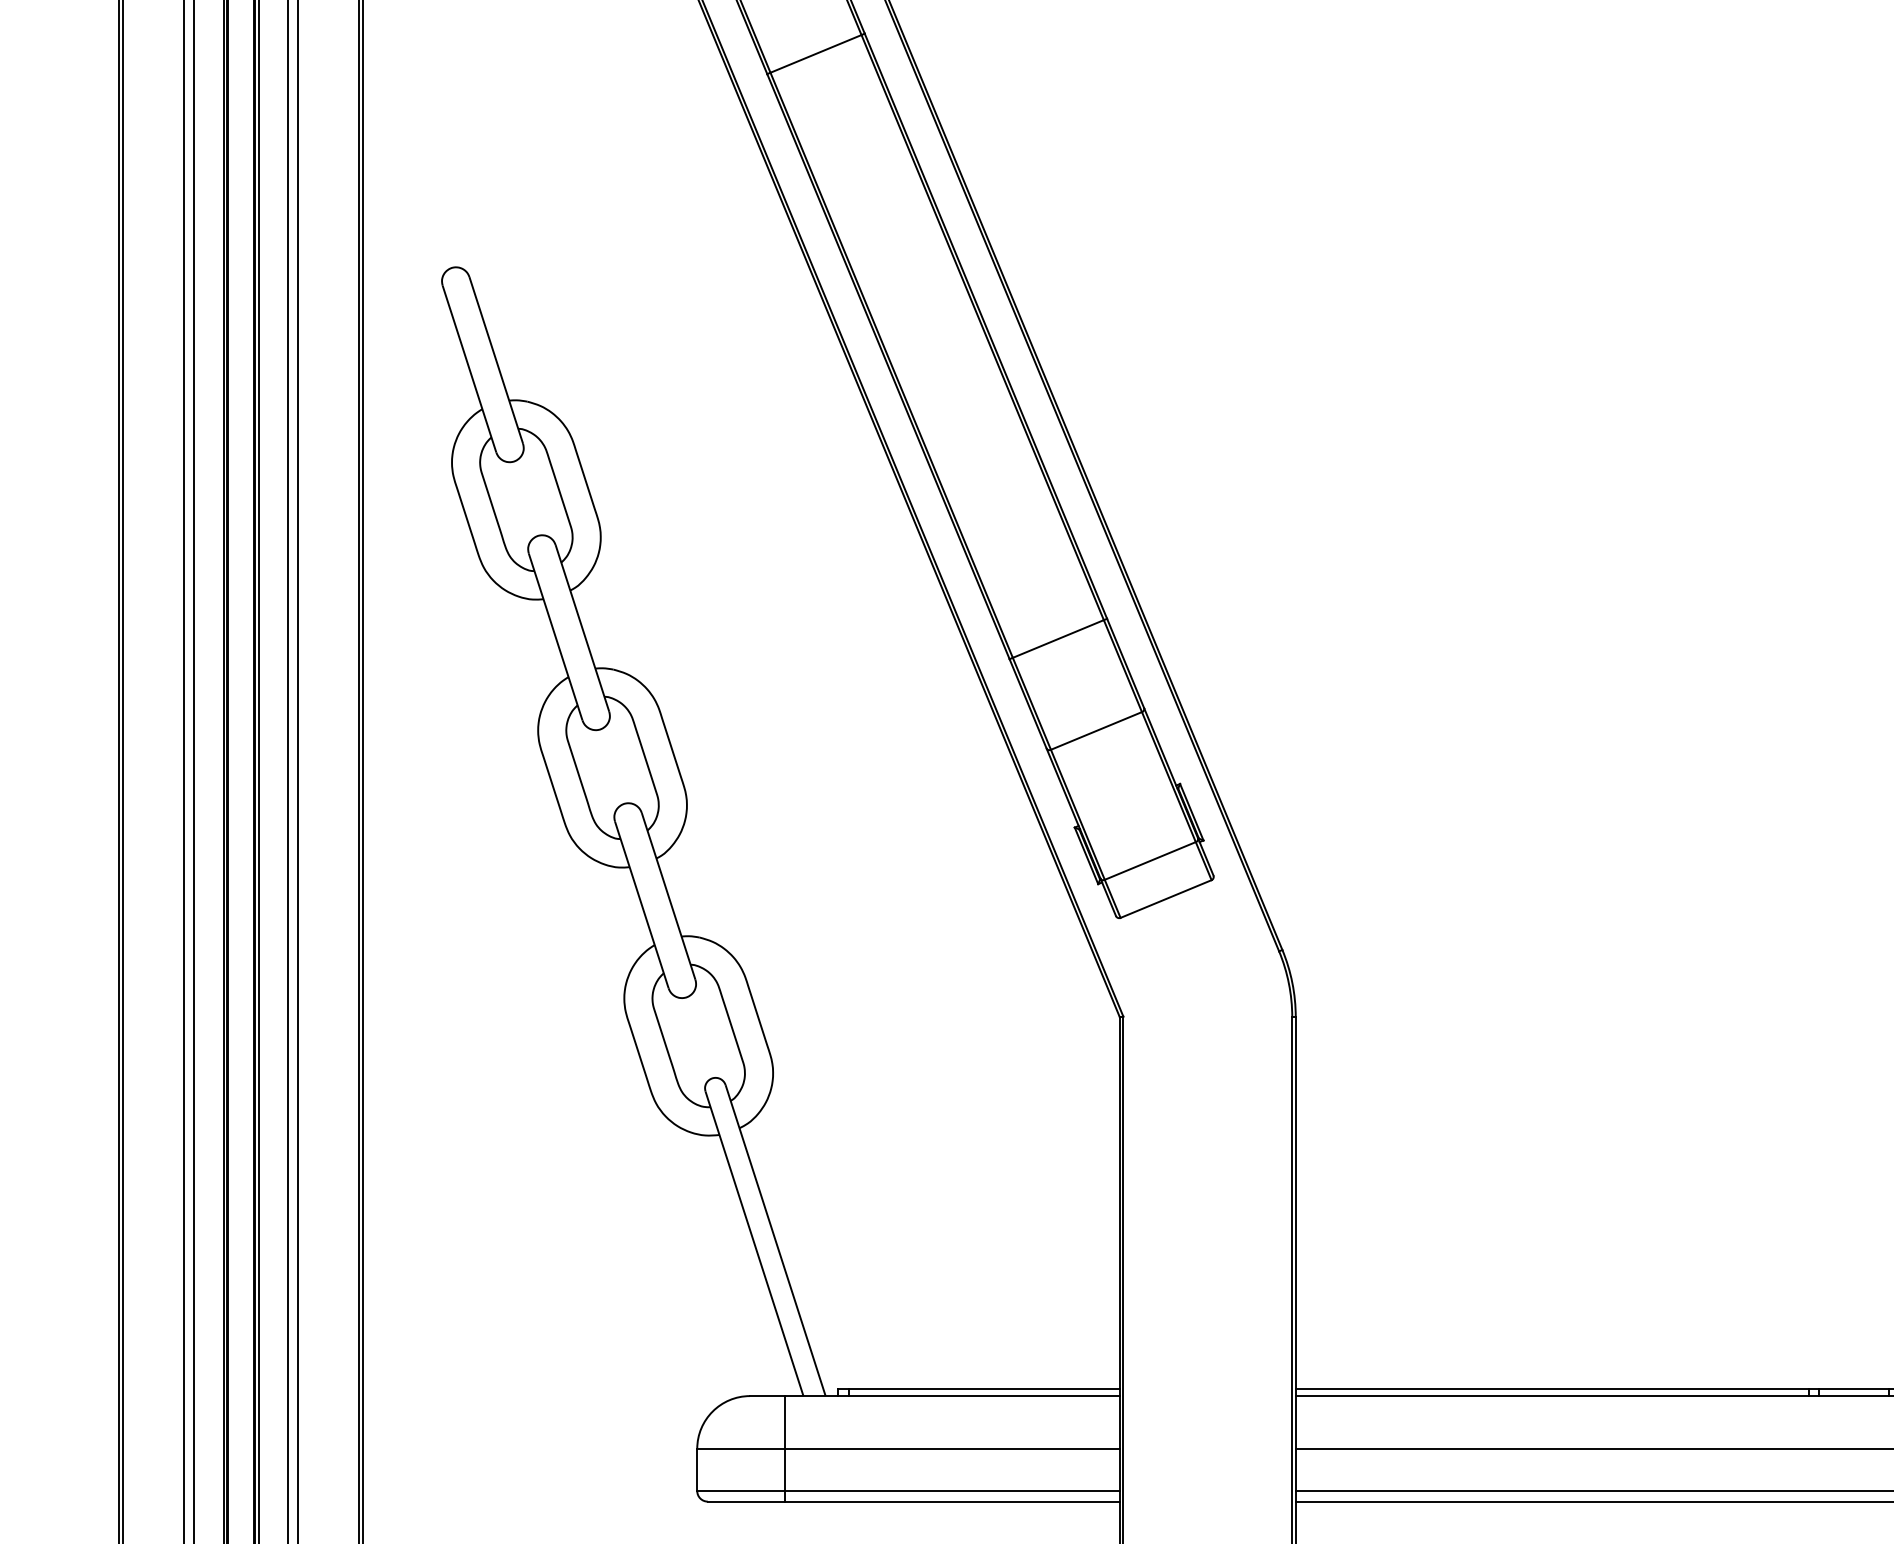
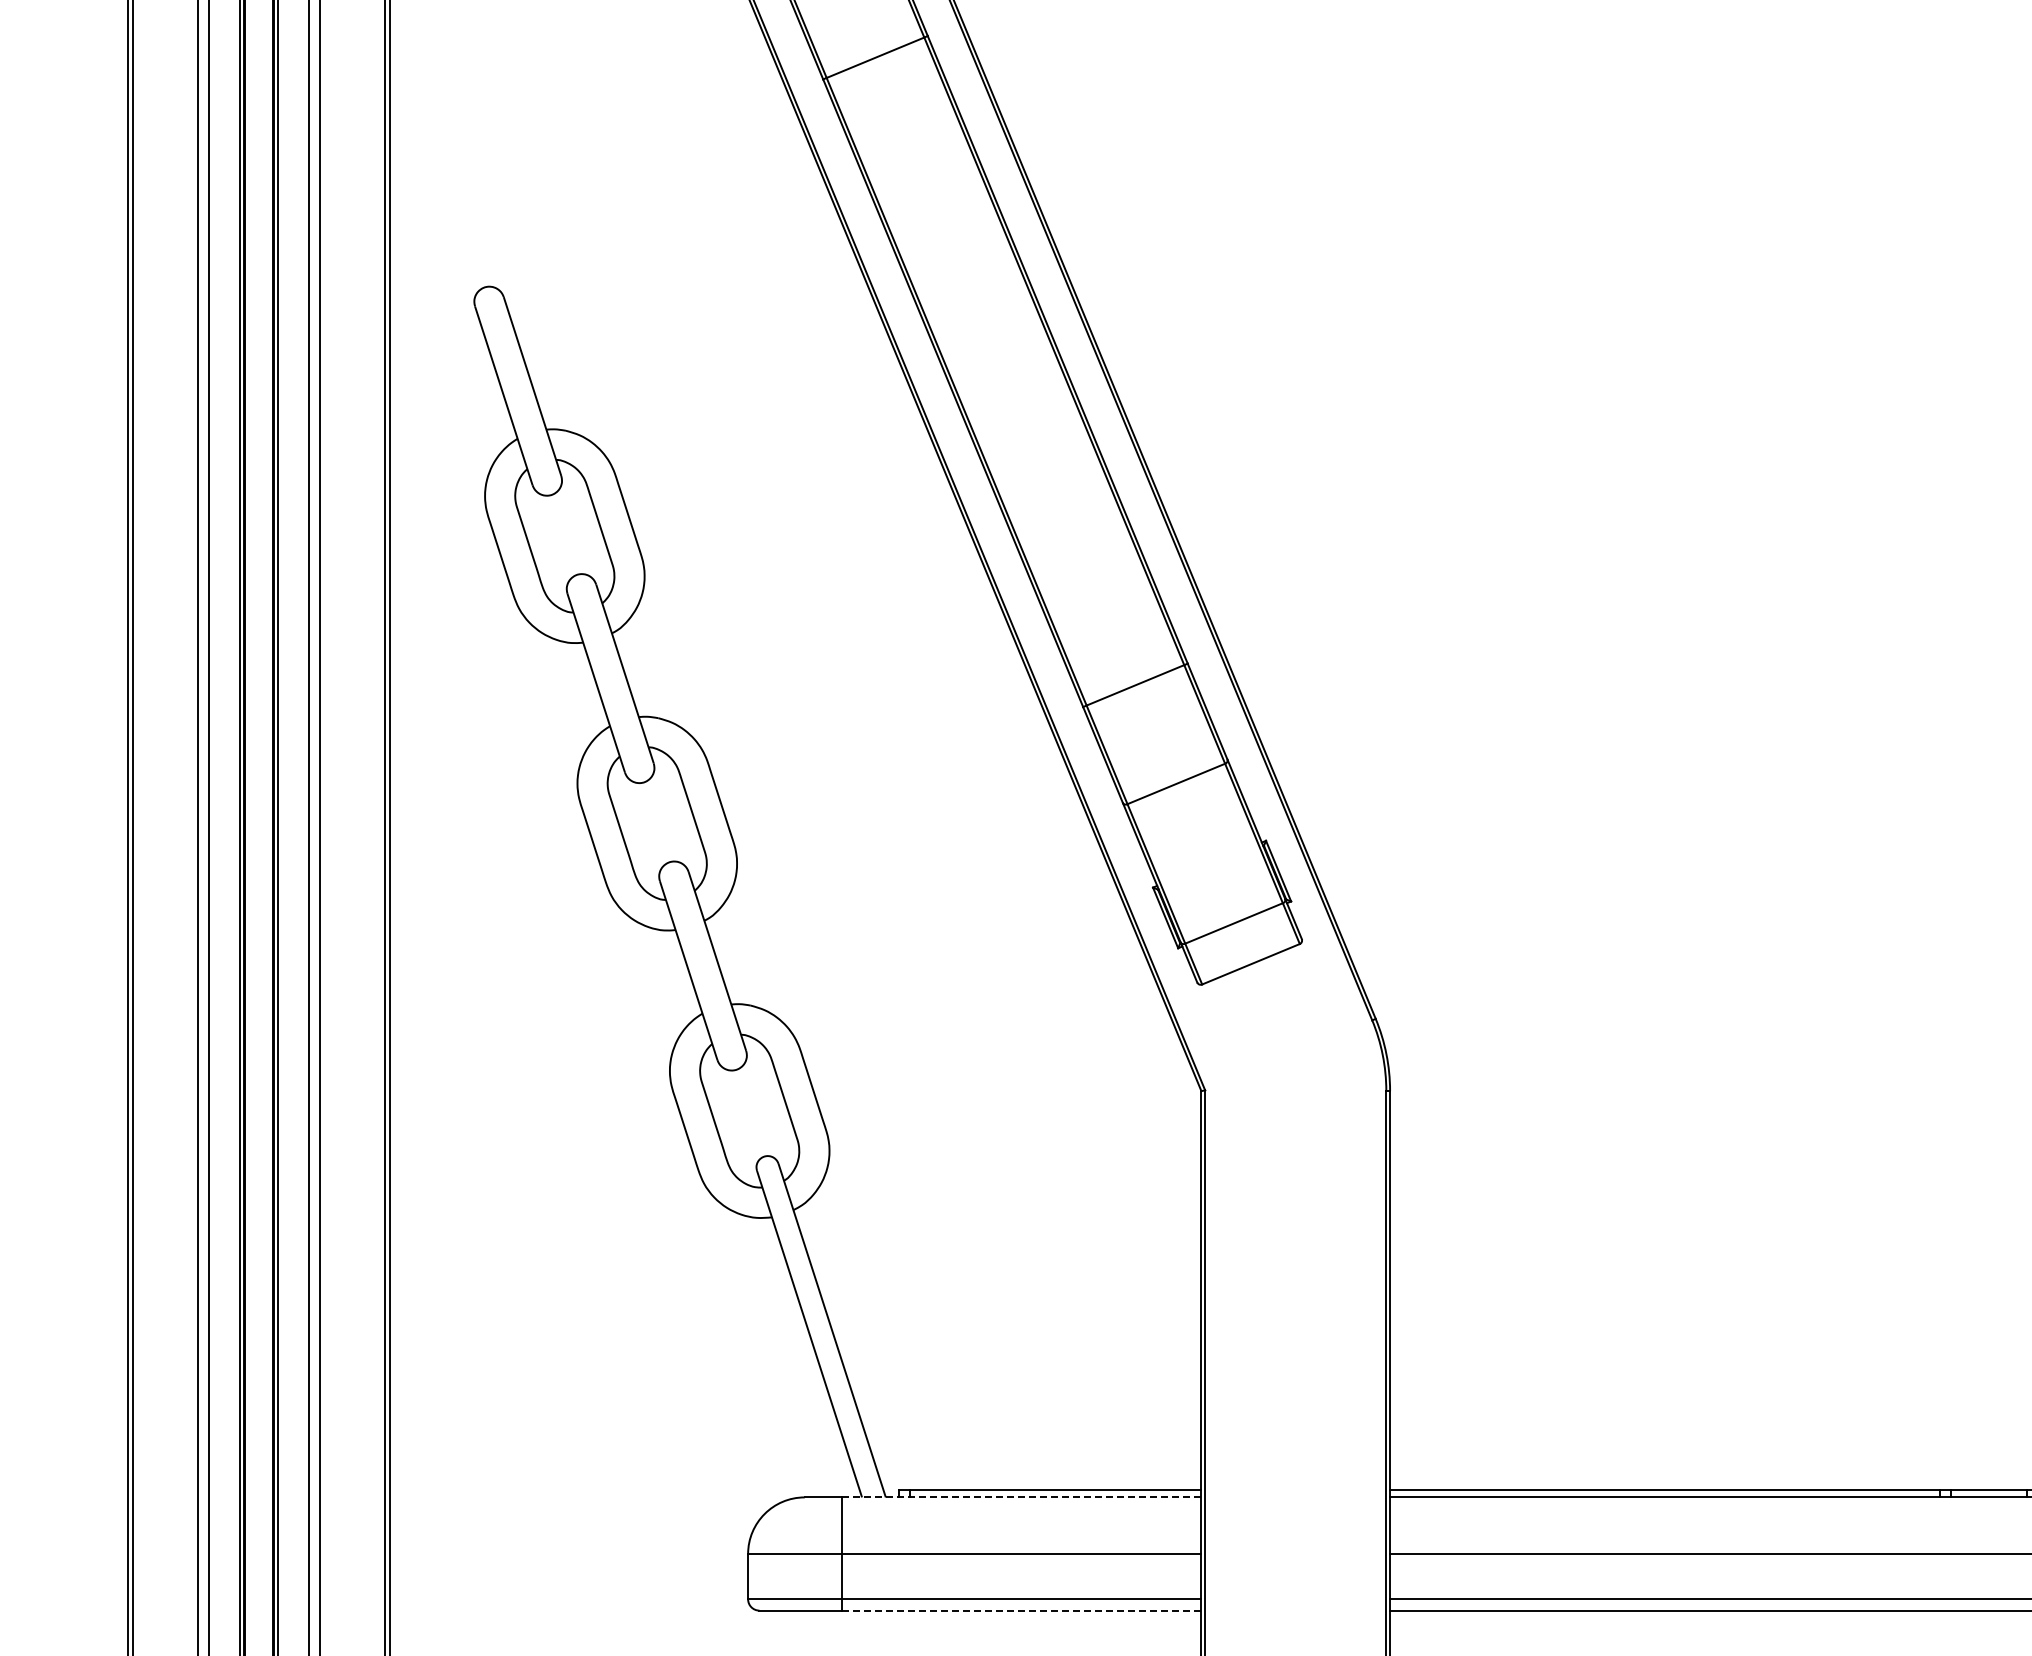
line: (953, 1396) -> (1022, 1497), solid -> dashed
line: (952, 1501) -> (1021, 1610), solid -> dashed

